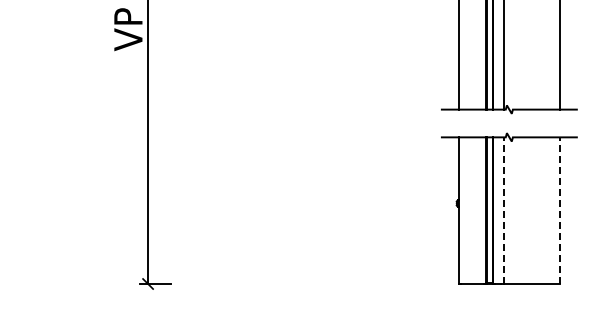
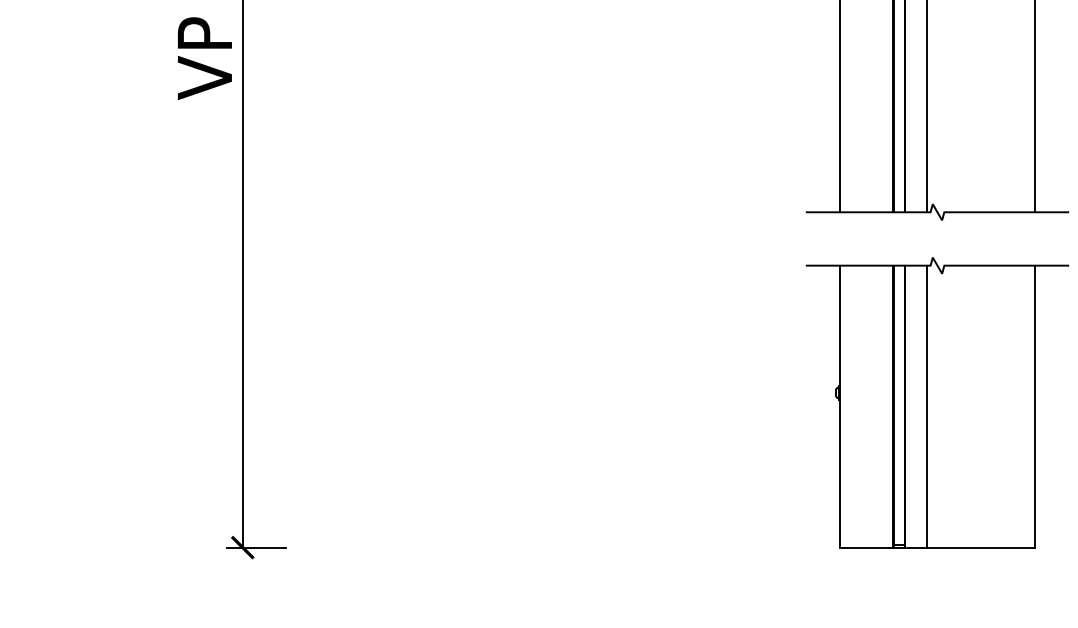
line: (503, 210) -> (926, 406), dashed -> solid
line: (559, 210) -> (1033, 406), dashed -> solid

